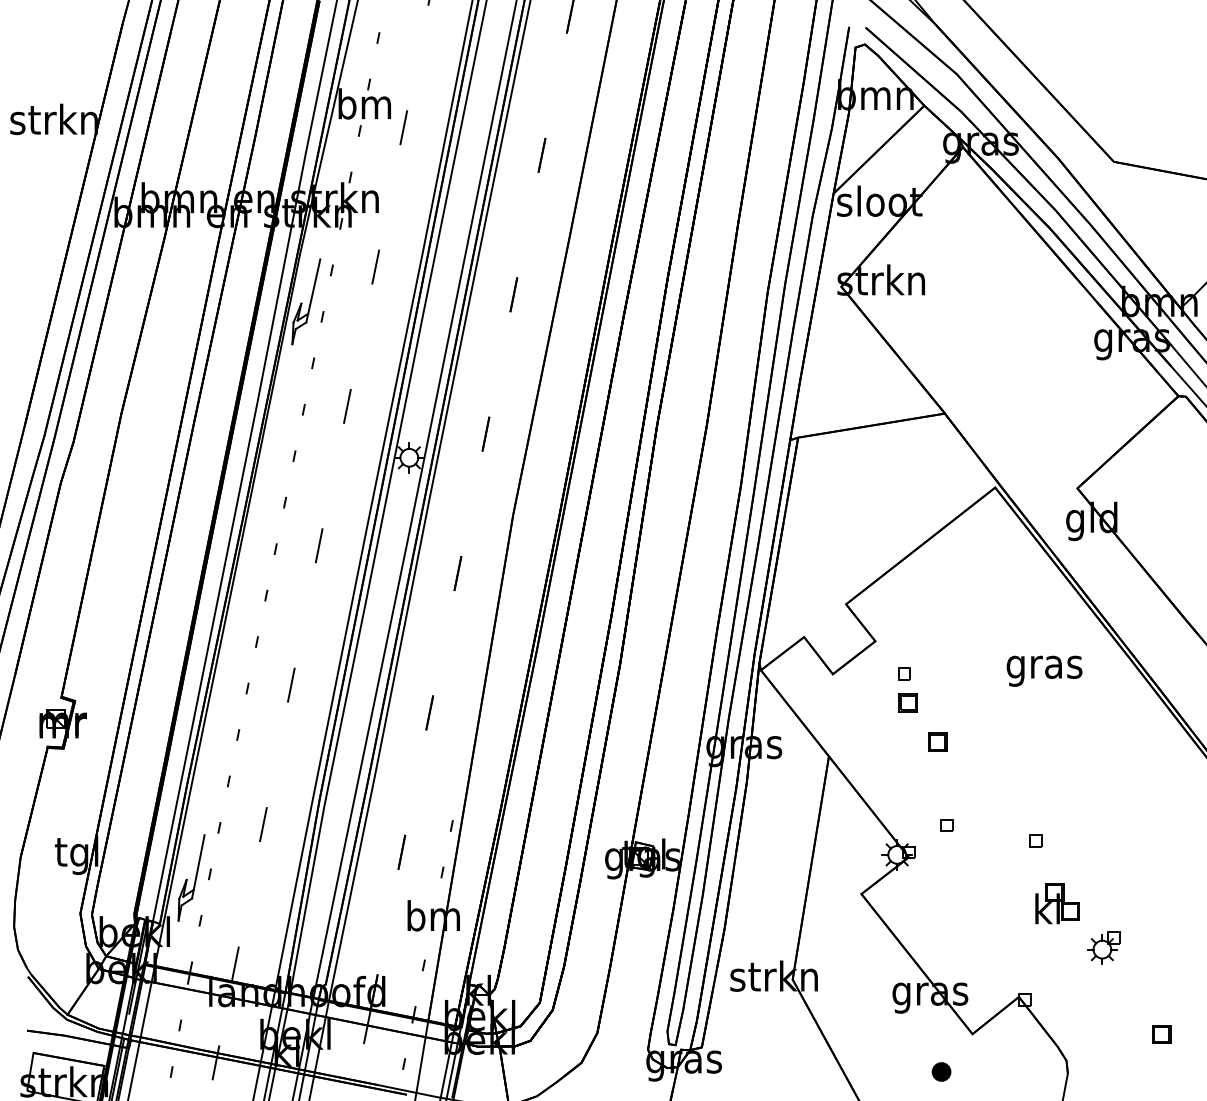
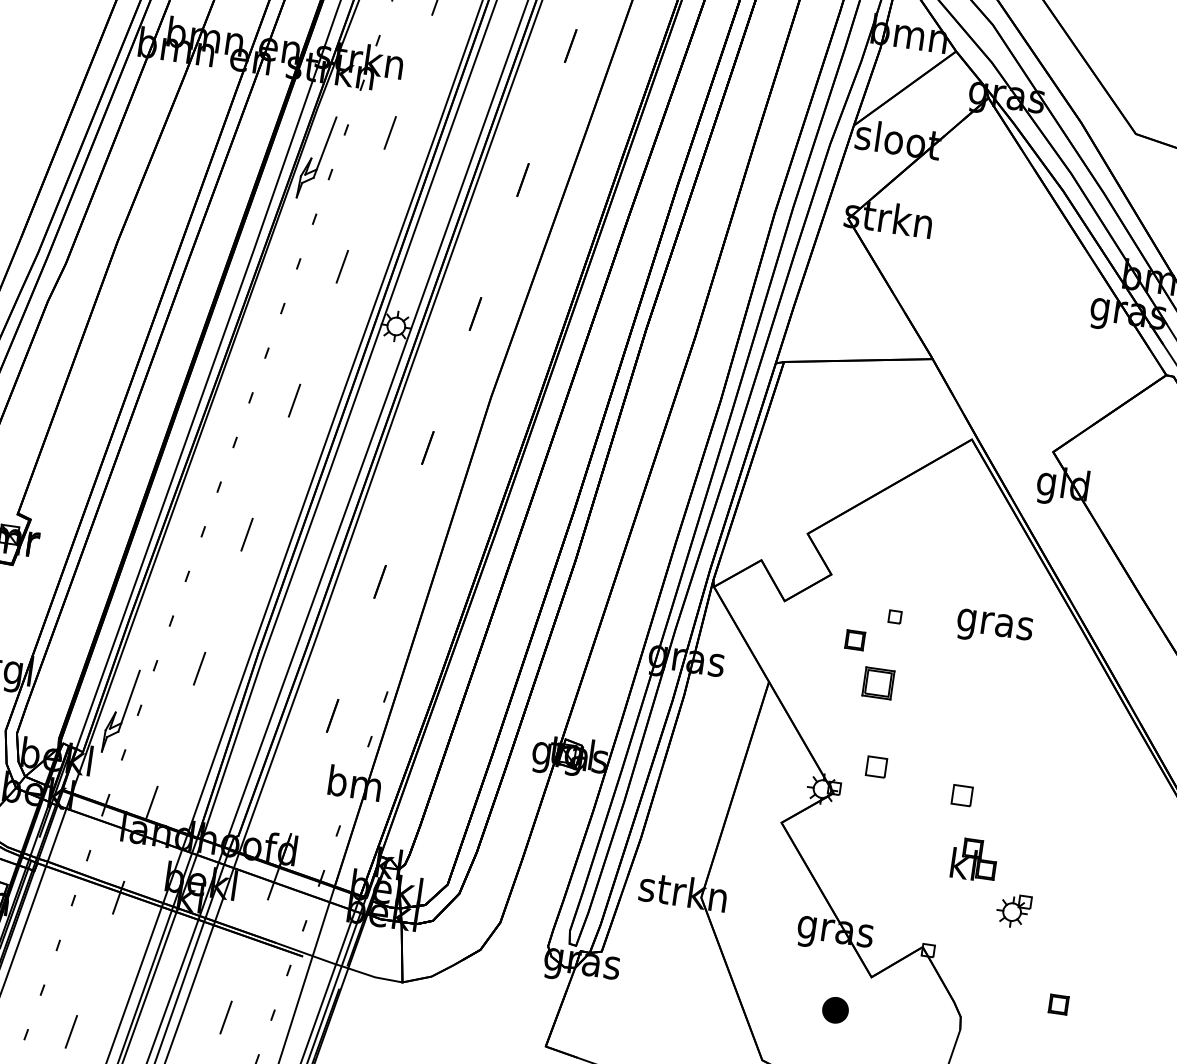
part: (904, 673) -> (895, 616), moved
part: (937, 741) -> (878, 682), size x1.6
part: (946, 825) -> (875, 767), size x1.6
part: (1035, 840) -> (961, 794), size x1.6
part: (941, 1071) -> (835, 1009), size x1.4

